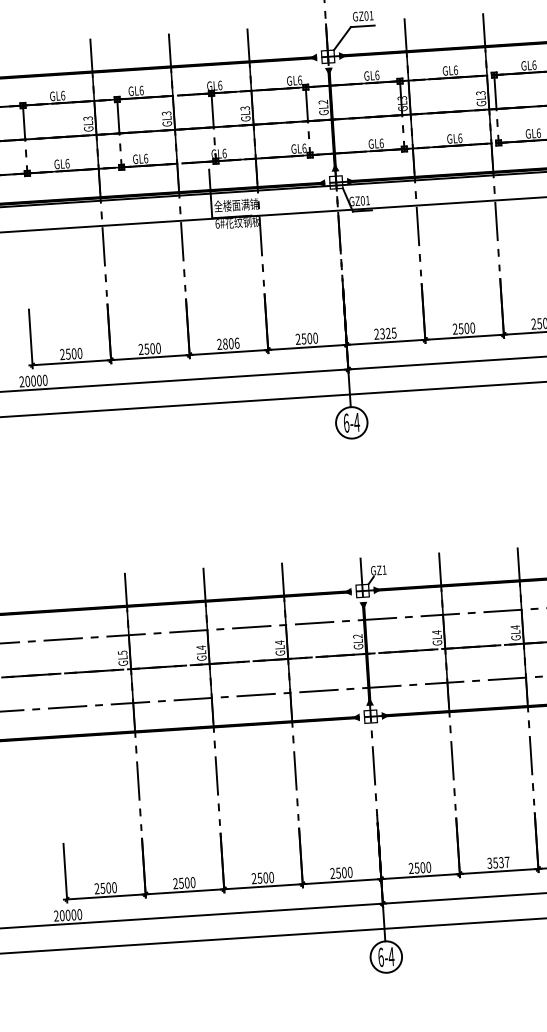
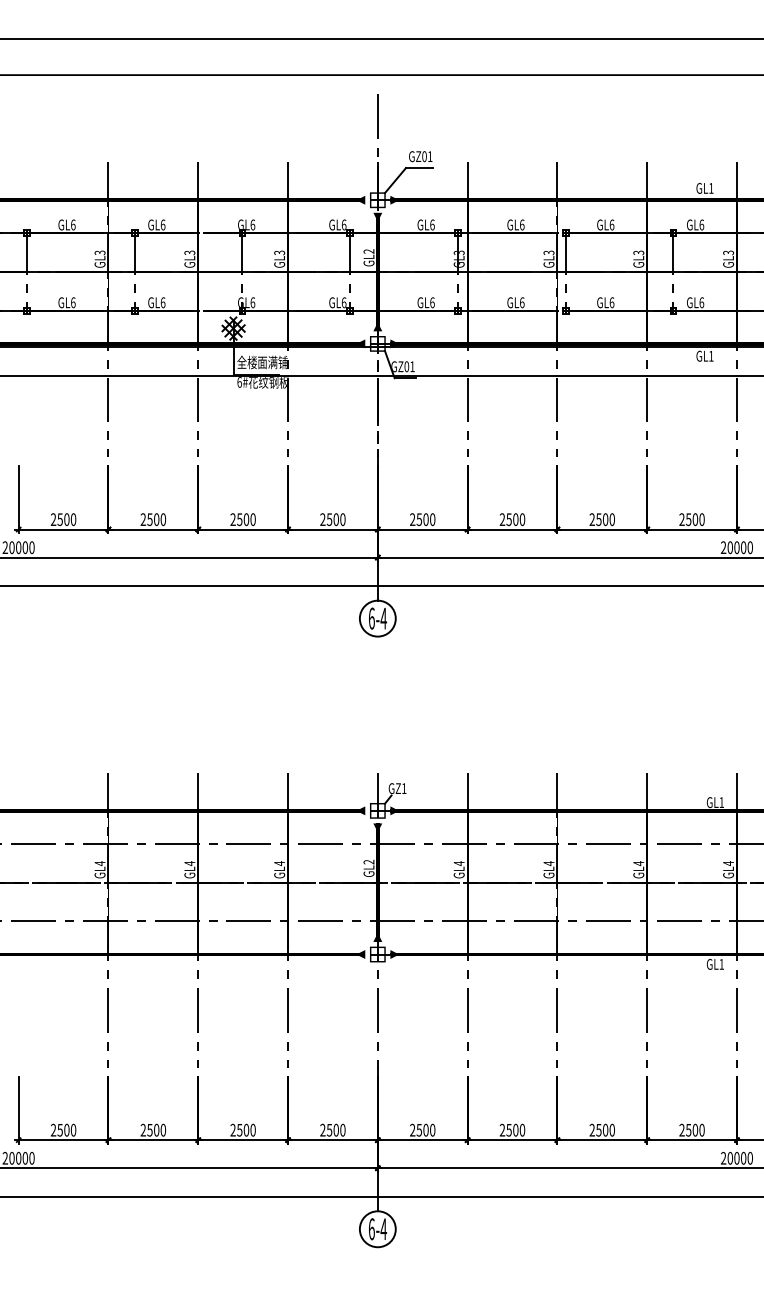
hatch: (209, 177) -> (233, 328), added
text: (388, 333) -> (426, 519), 2325 -> 2500
text: (231, 343) -> (246, 519), 2806 -> 2500
text: (122, 652) -> (99, 863), GL5 -> GL4
text: (498, 862) -> (512, 1129), 3537 -> 2500

